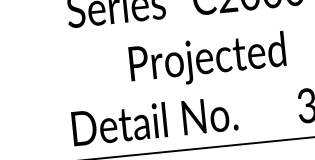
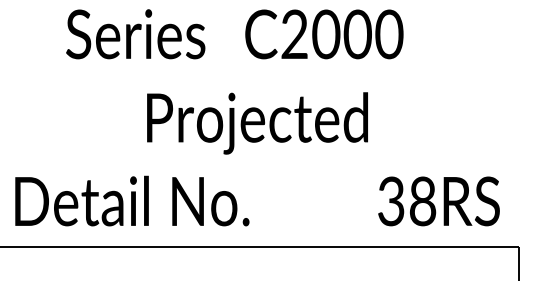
text: (154, 120) -> (132, 200), moved

